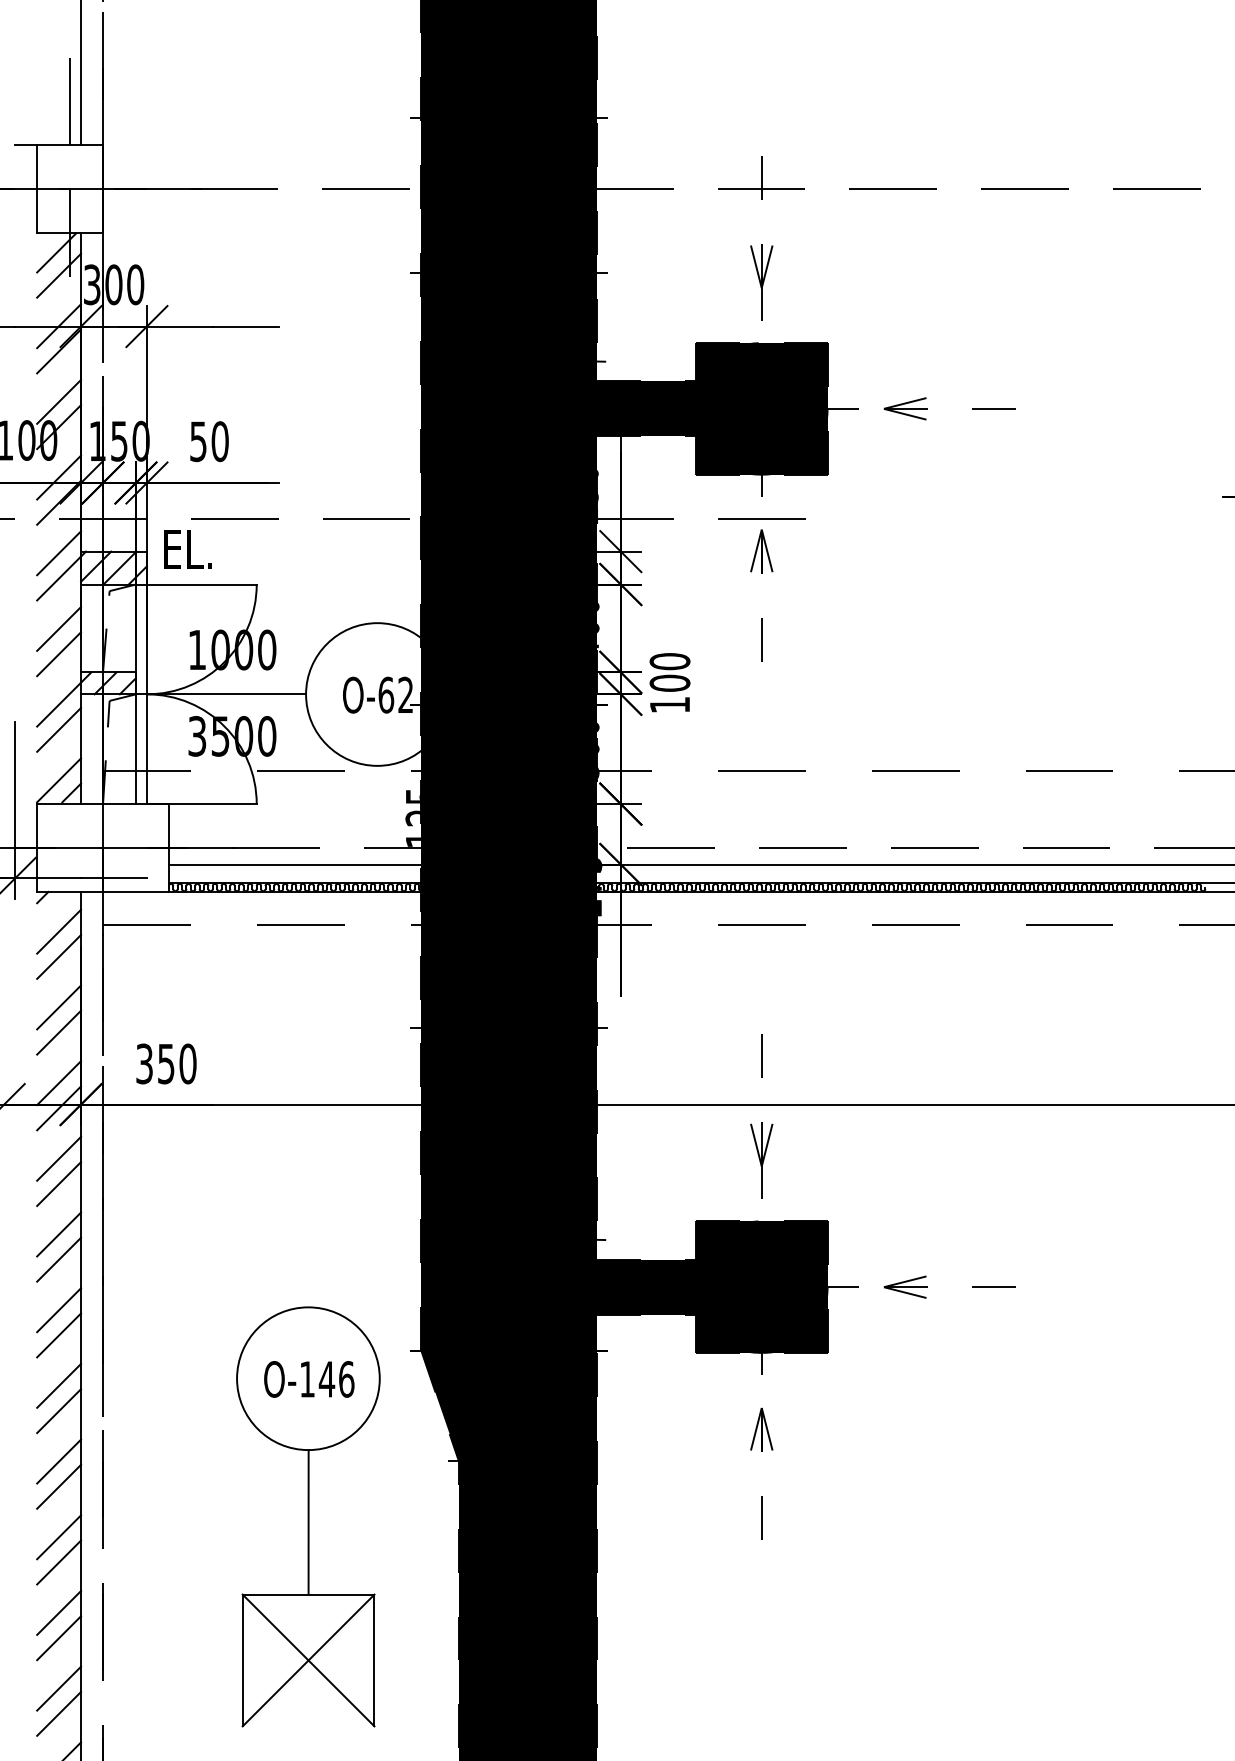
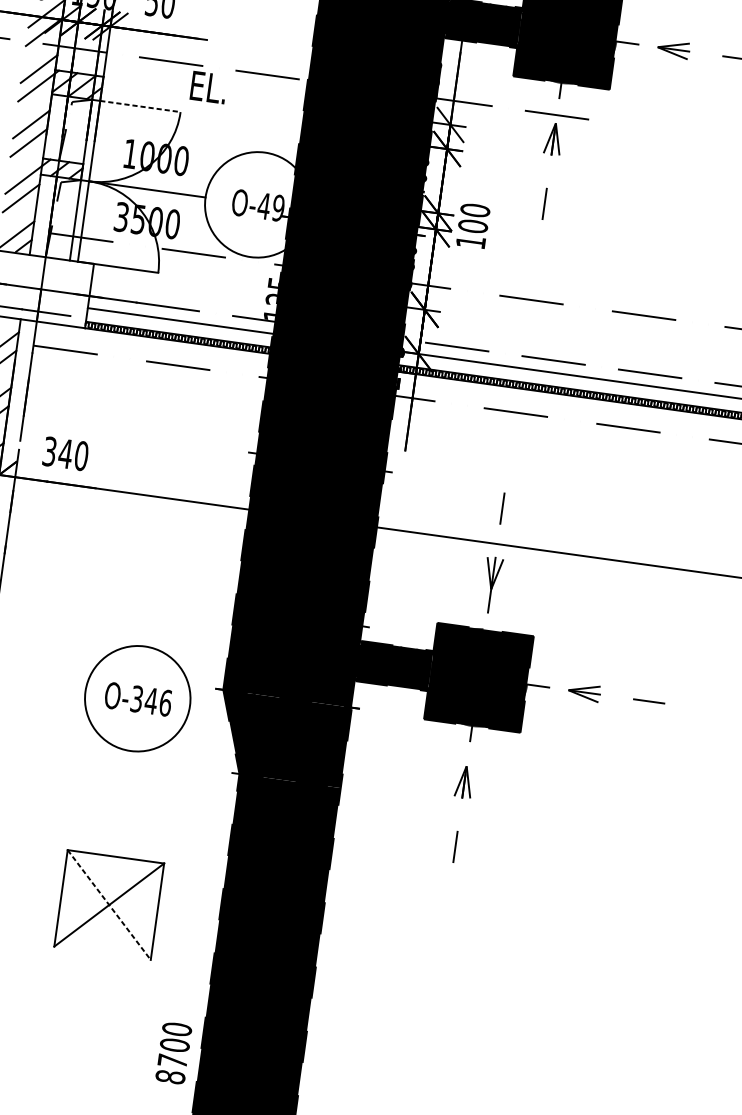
text: (187, 549) -> (208, 87), moved
line: (201, 584) -> (140, 106), solid -> dashed
text: (395, 694) -> (271, 206), O-62 -> O-49
text: (166, 1064) -> (65, 454), 350 -> 340
text: (307, 1379) -> (137, 699), O-146 -> O-346
line: (308, 1522) -> (123, 804), removed
line: (308, 1660) -> (109, 905), solid -> dashed

